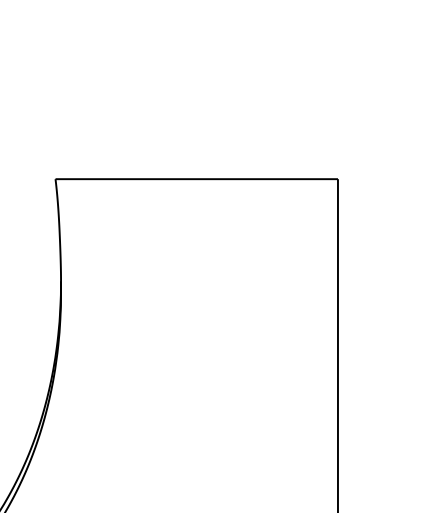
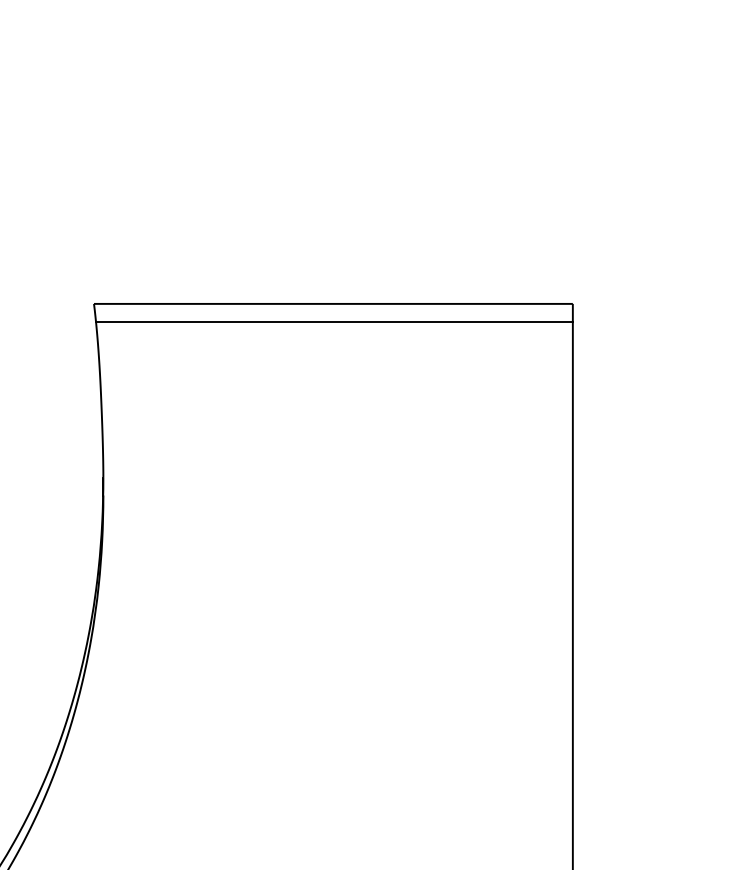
line: (196, 189) -> (333, 321), added

